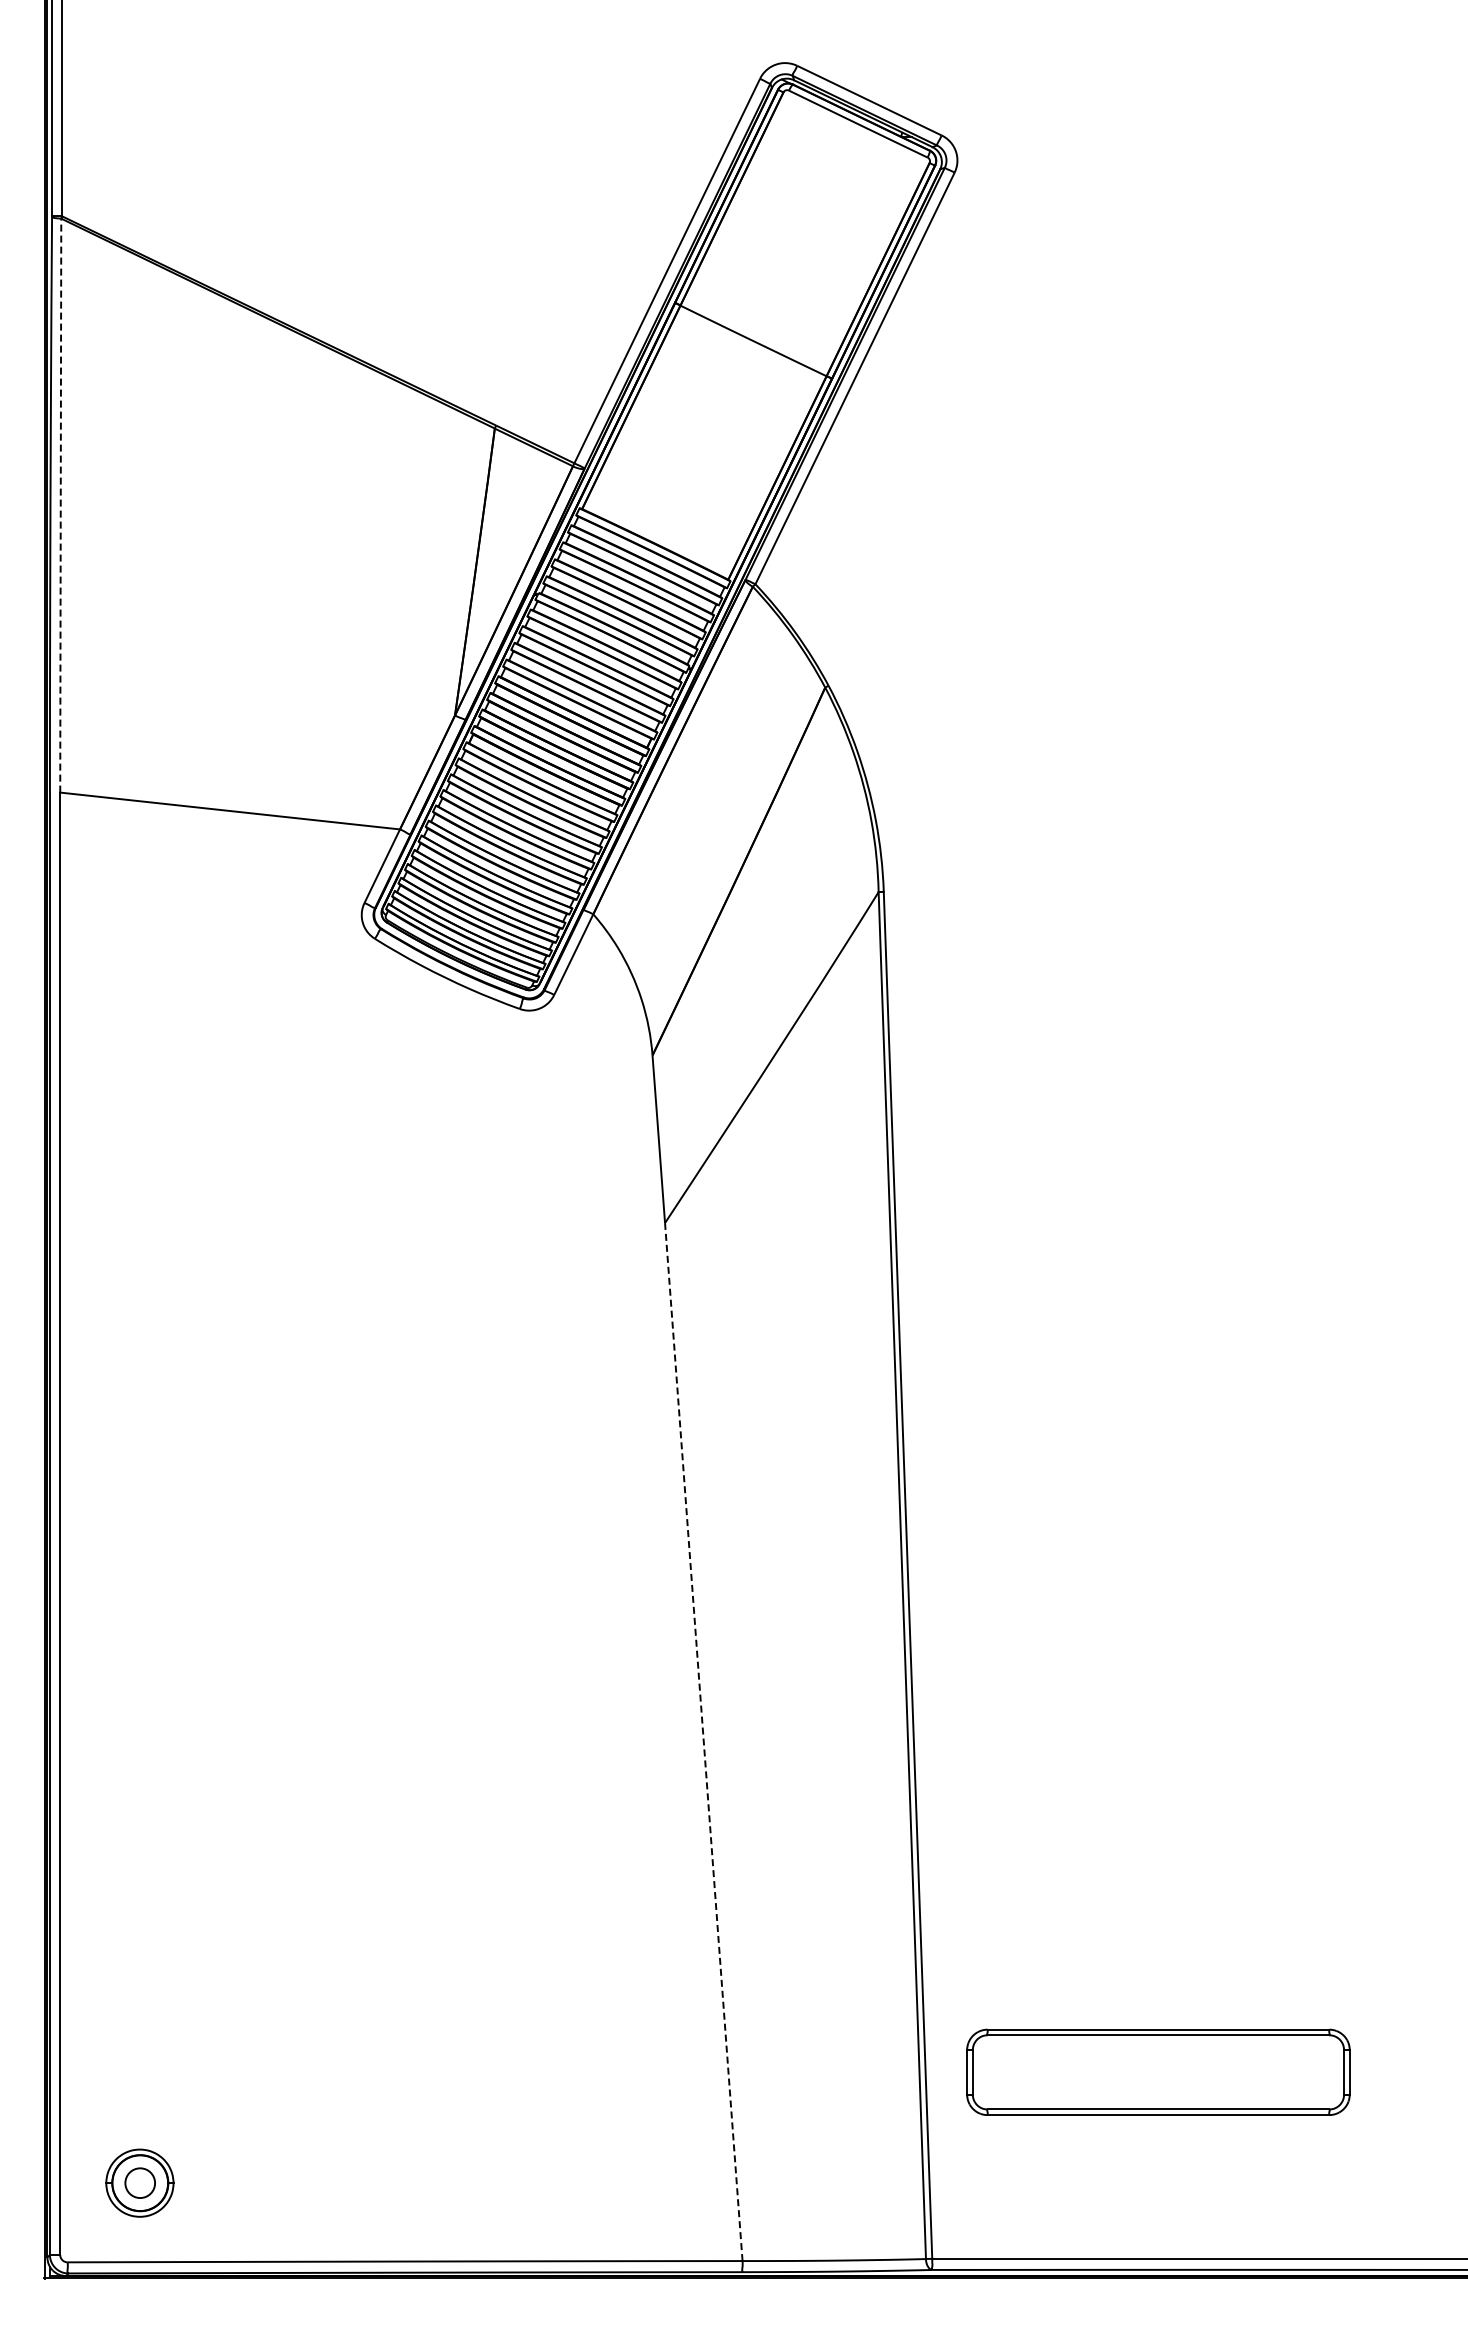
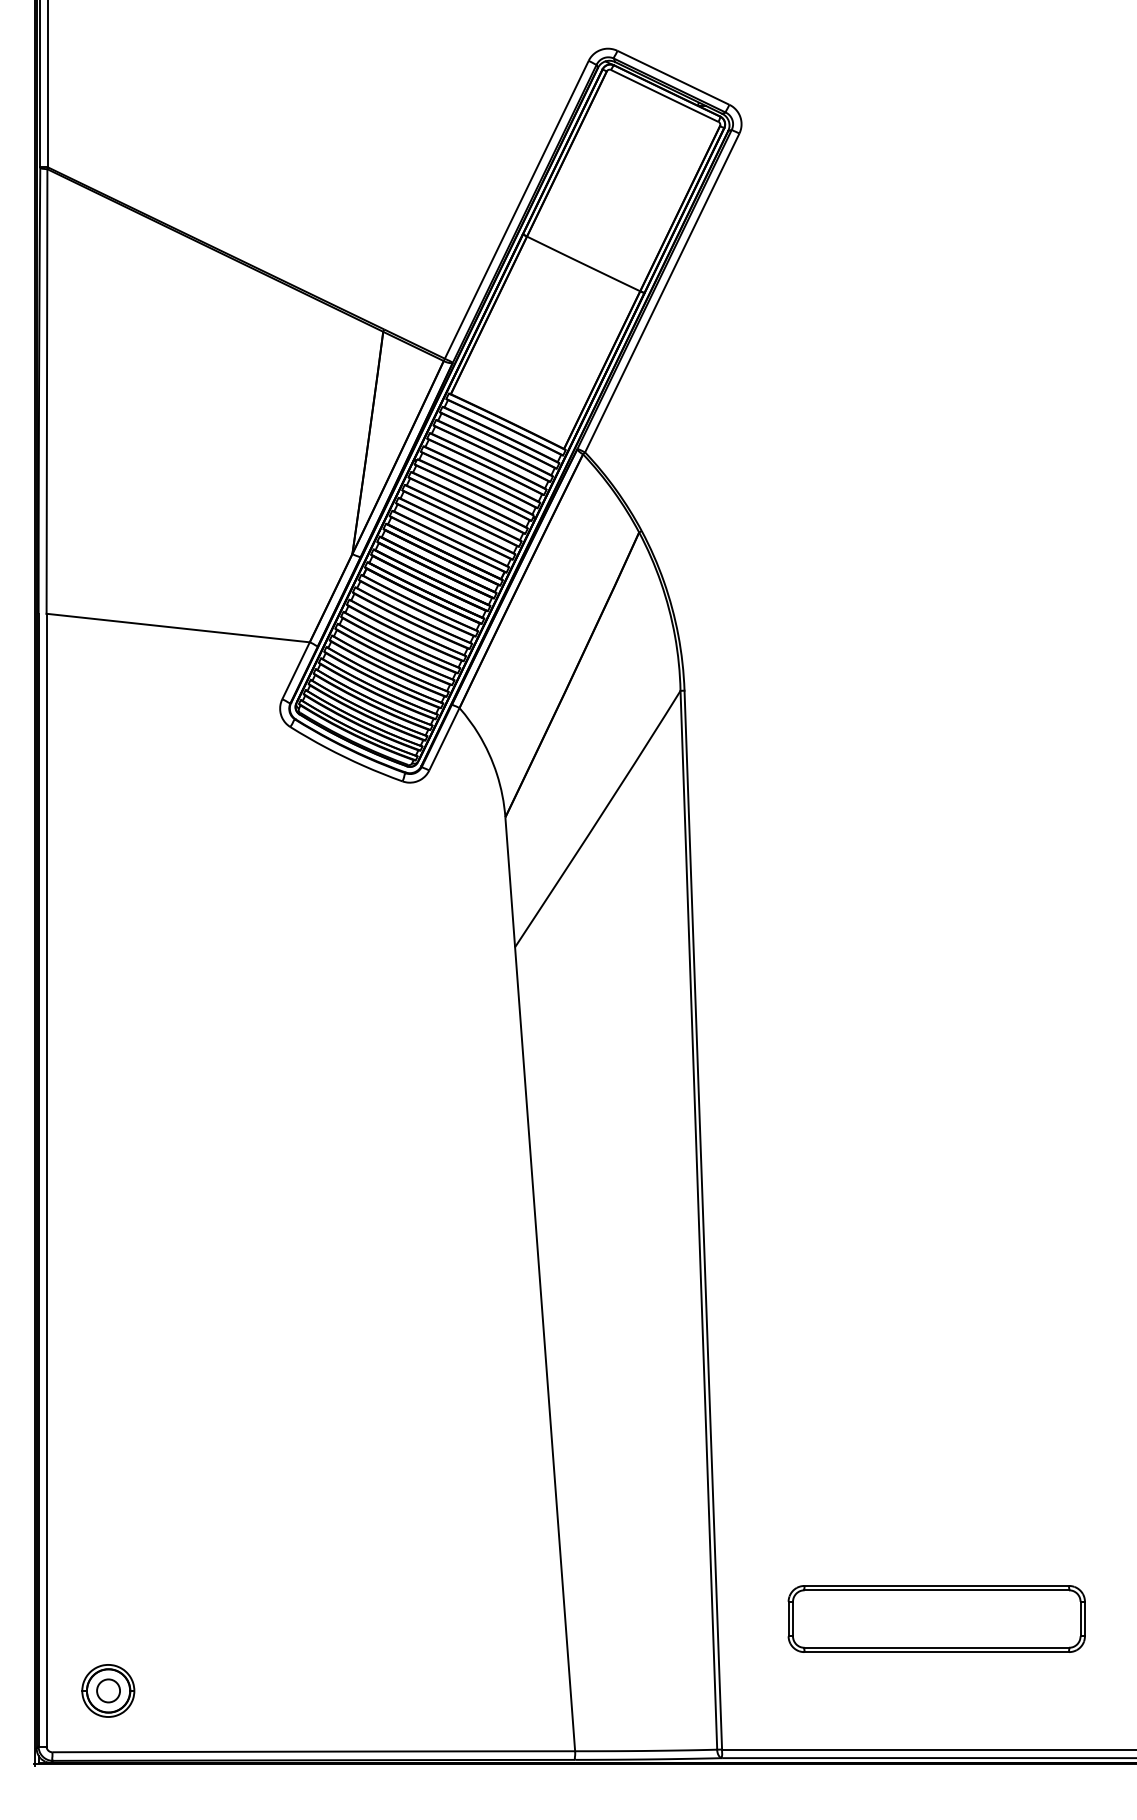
line: (60, 505) -> (46, 391), dashed -> solid
line: (703, 1741) -> (544, 1348), dashed -> solid
part: (1158, 2071) -> (936, 1618), moved

